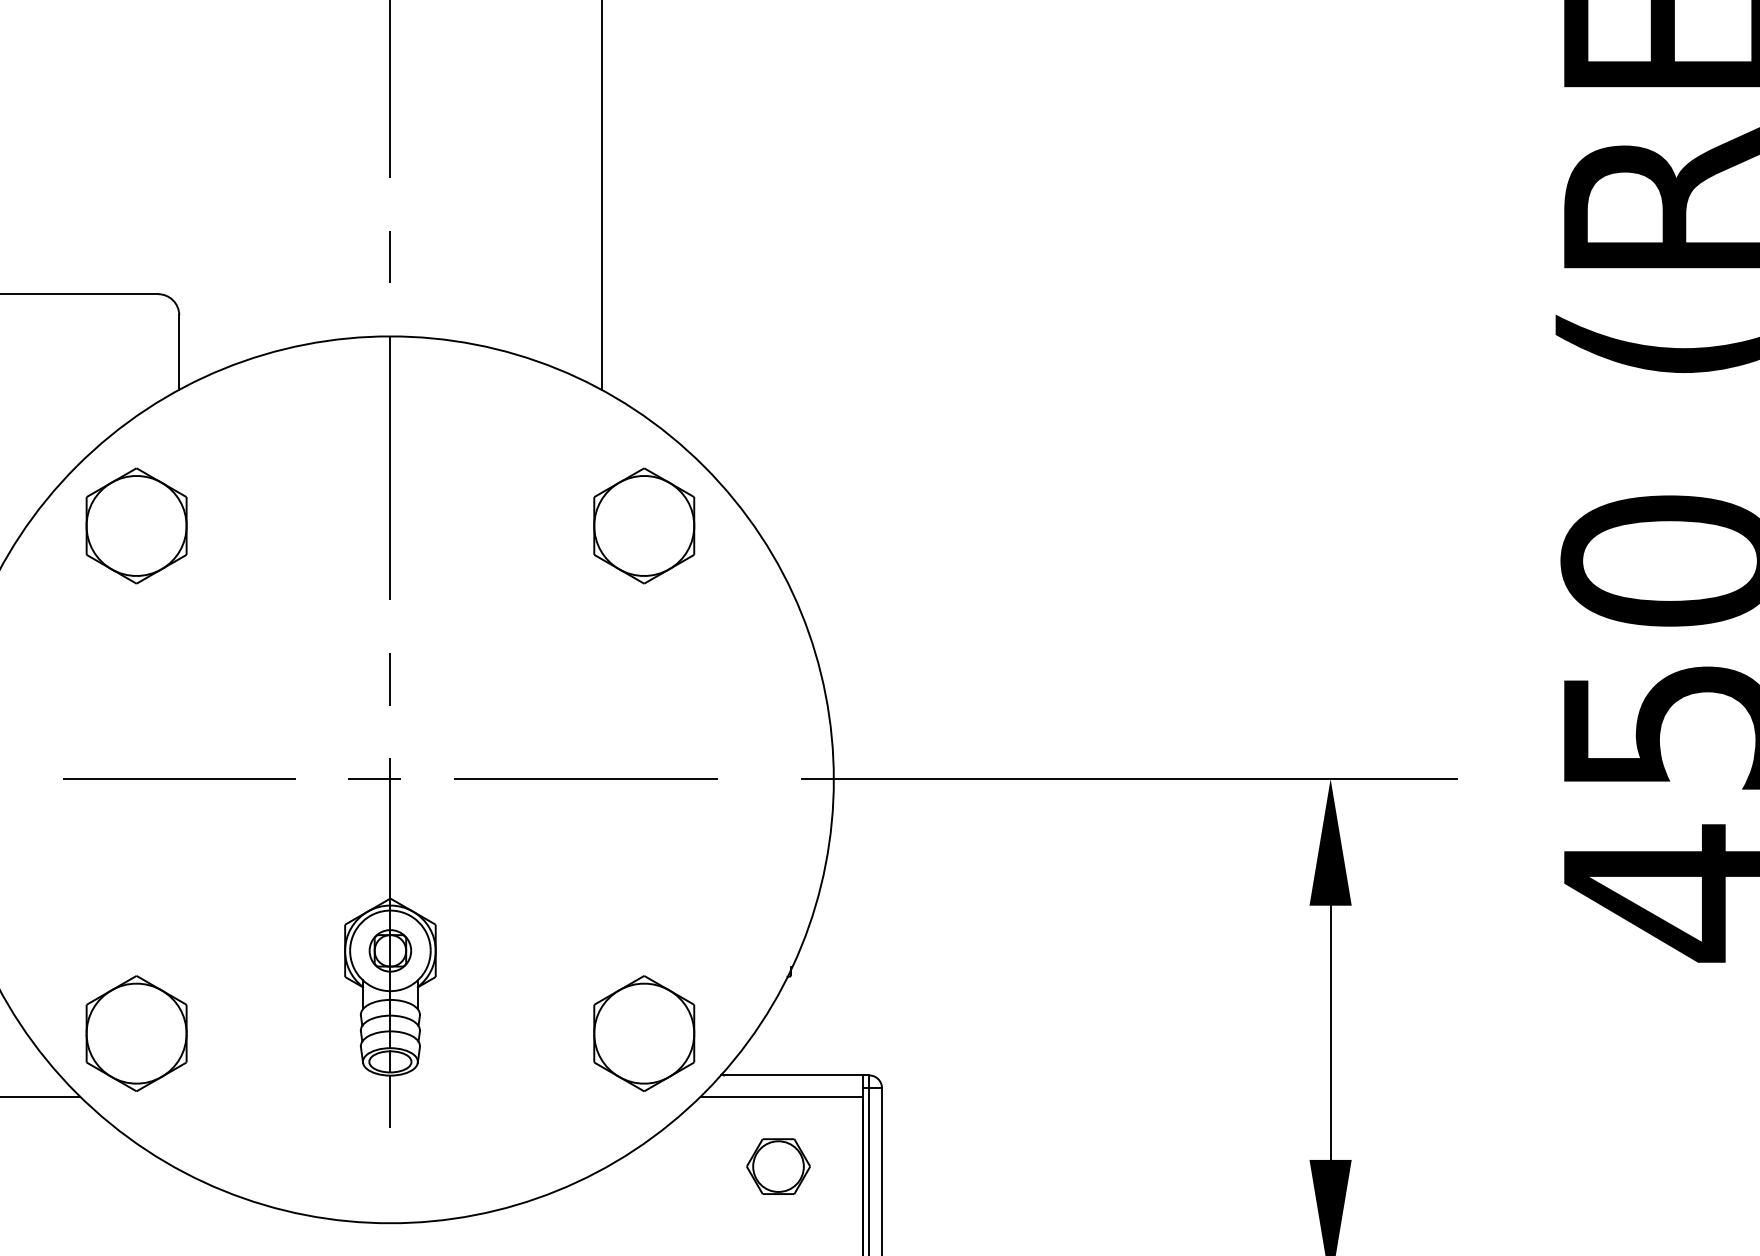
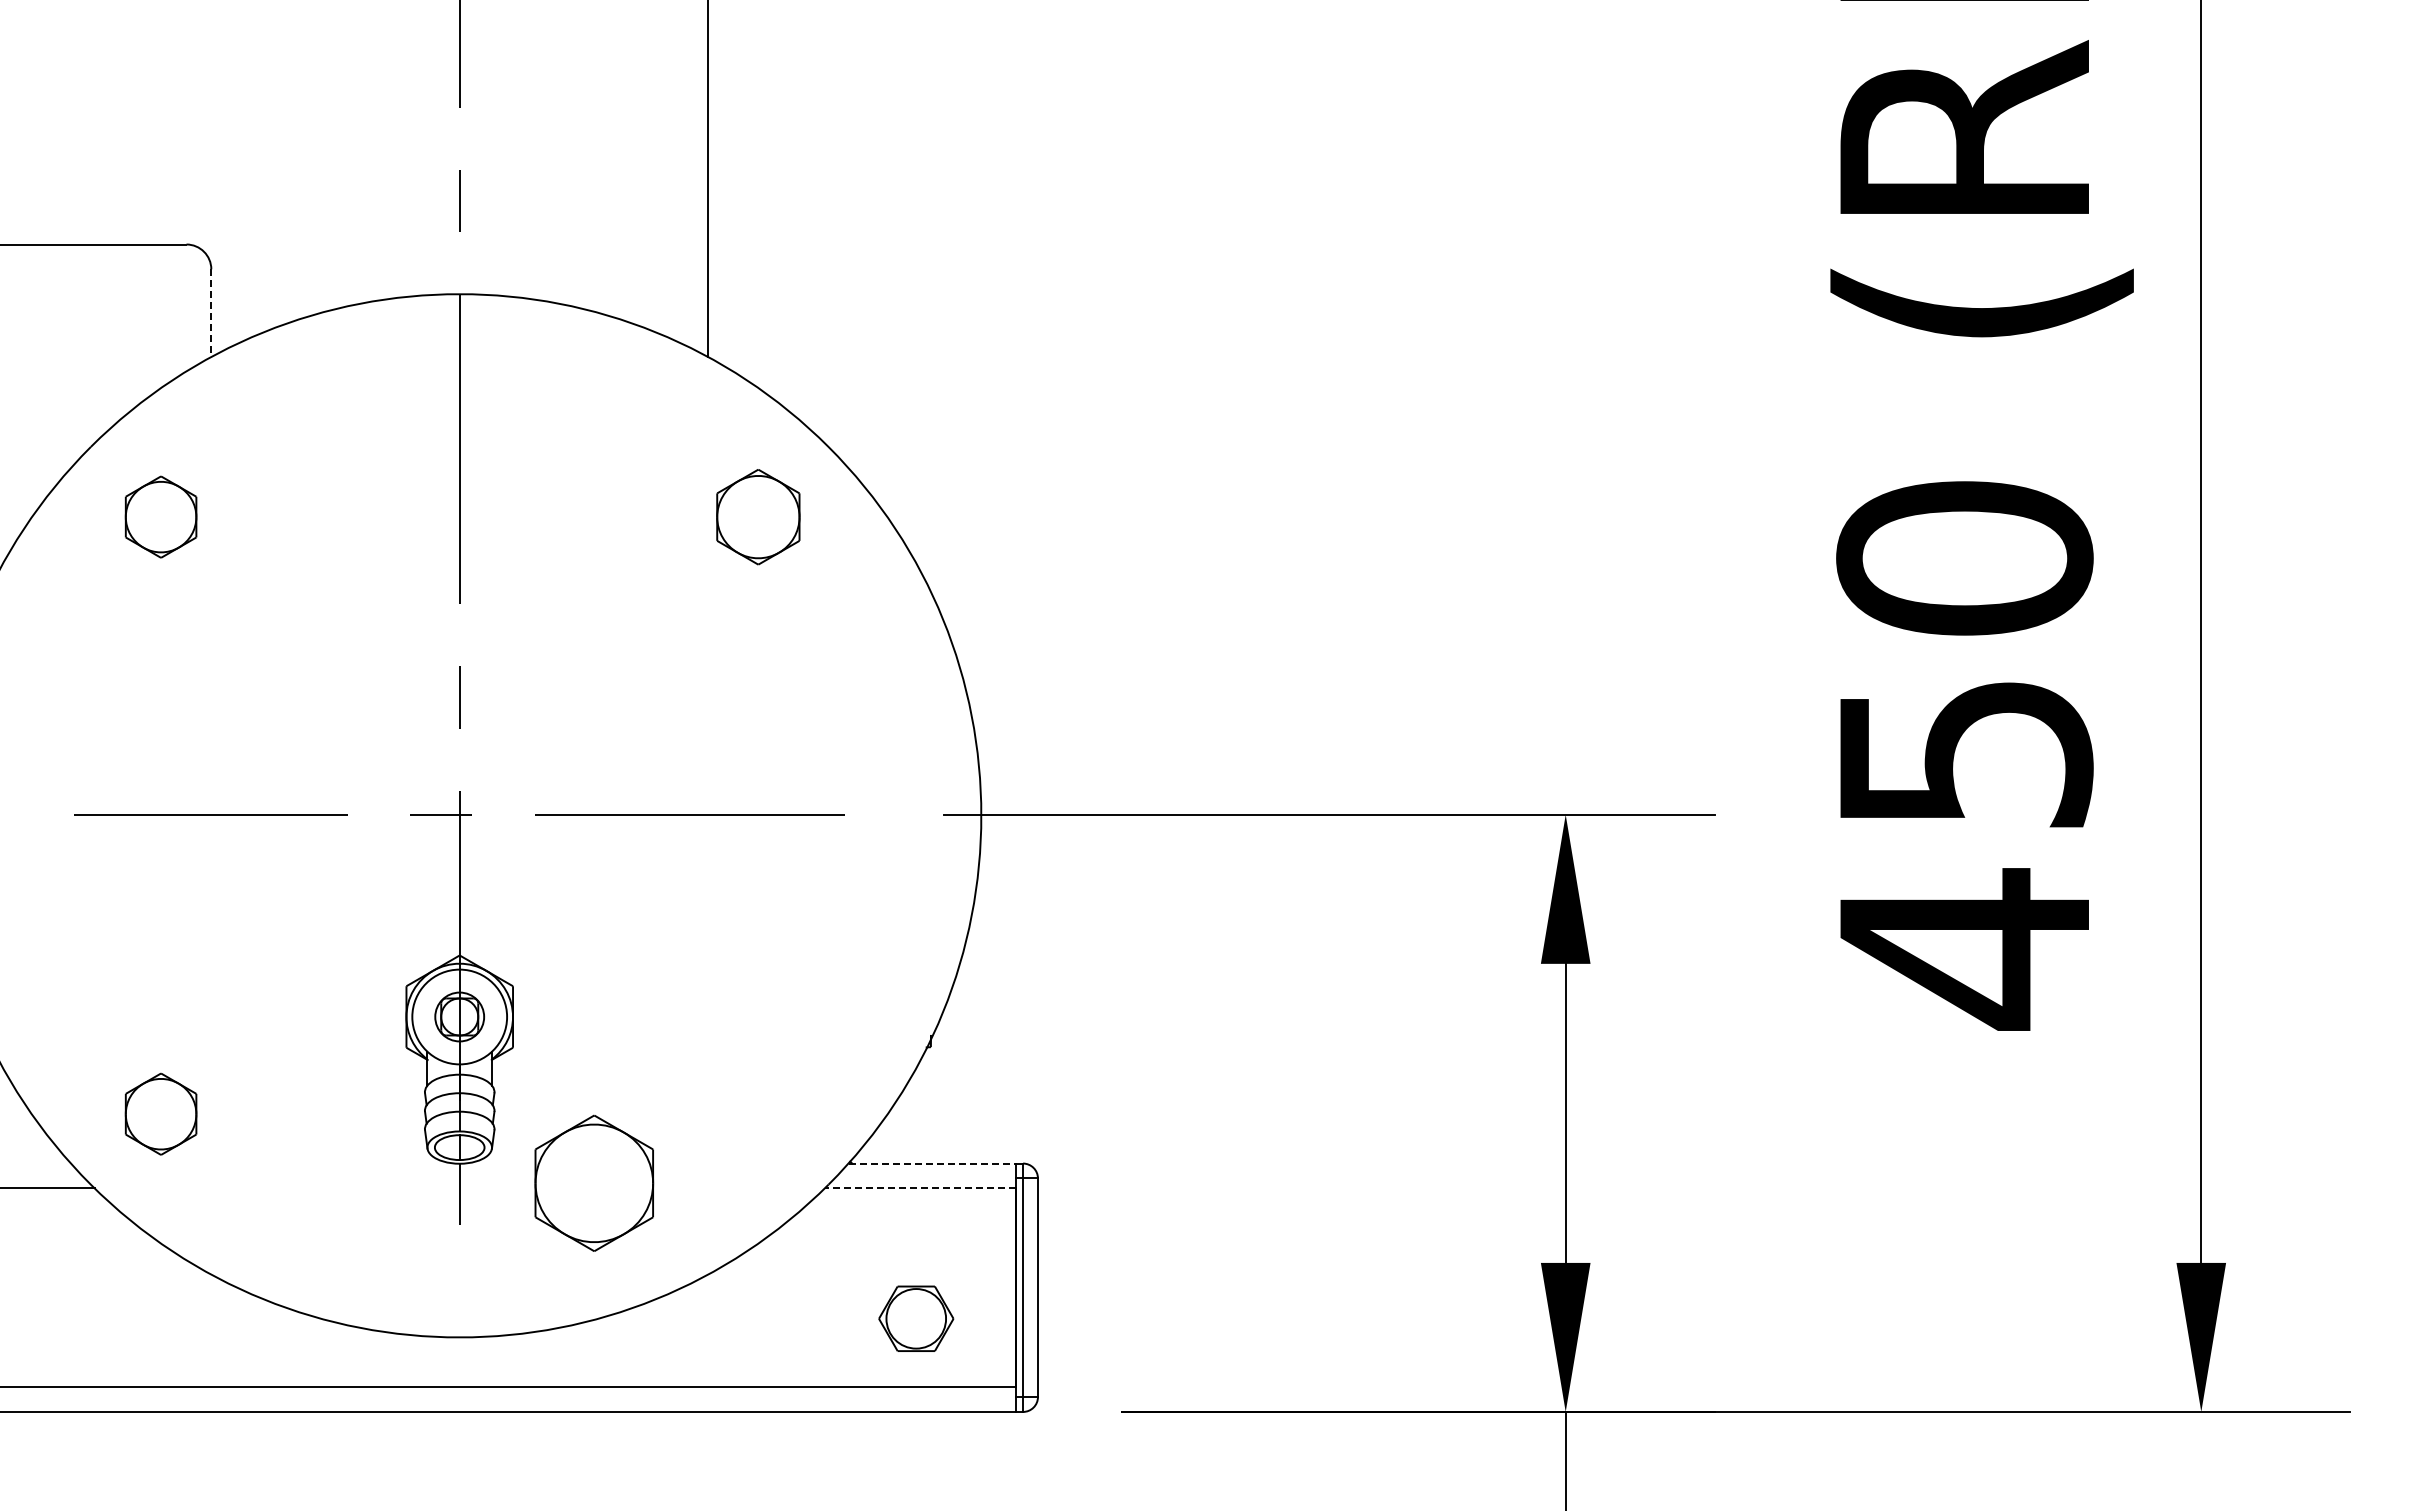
line: (179, 352) -> (211, 313), solid -> dashed
part: (136, 525) -> (160, 516), size x0.6
part: (644, 525) -> (758, 516), size x0.7
part: (136, 1032) -> (160, 1113), size x0.6
part: (644, 1032) -> (594, 1182), moved
line: (792, 1075) -> (932, 1163), solid -> dashed
line: (781, 1096) -> (919, 1188), solid -> dashed
part: (778, 1166) -> (916, 1318), moved

